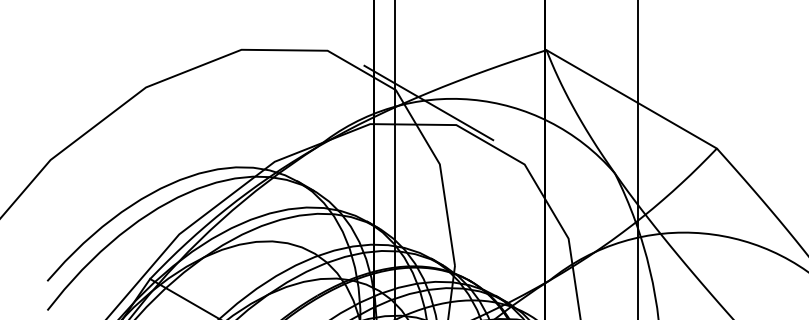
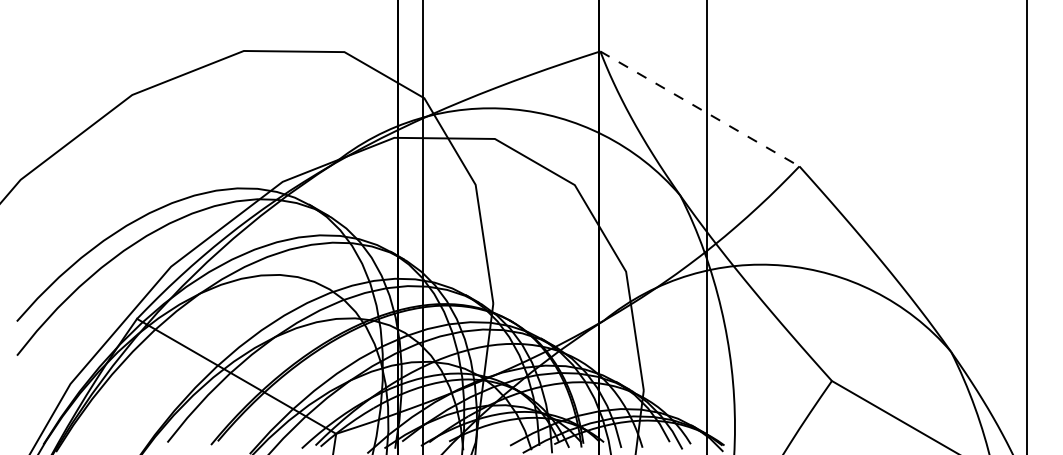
line: (631, 99) -> (699, 108), solid -> dashed
line: (428, 102) -> (462, 112), removed

